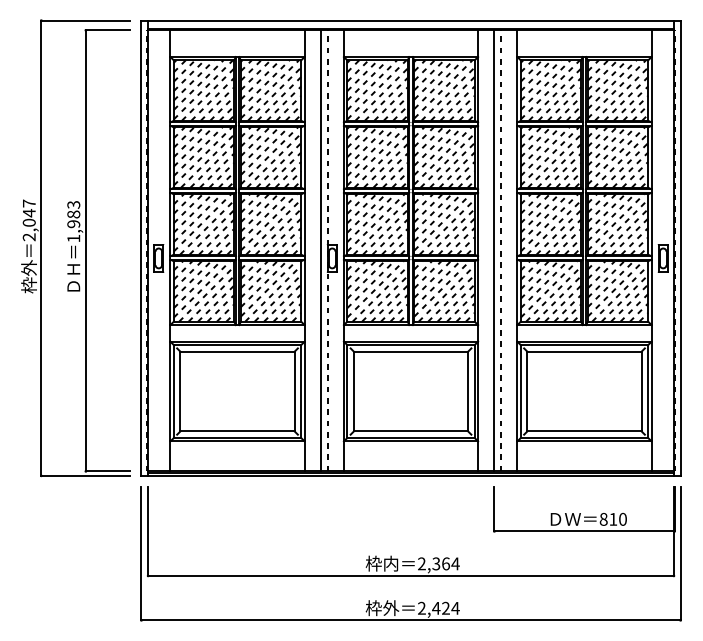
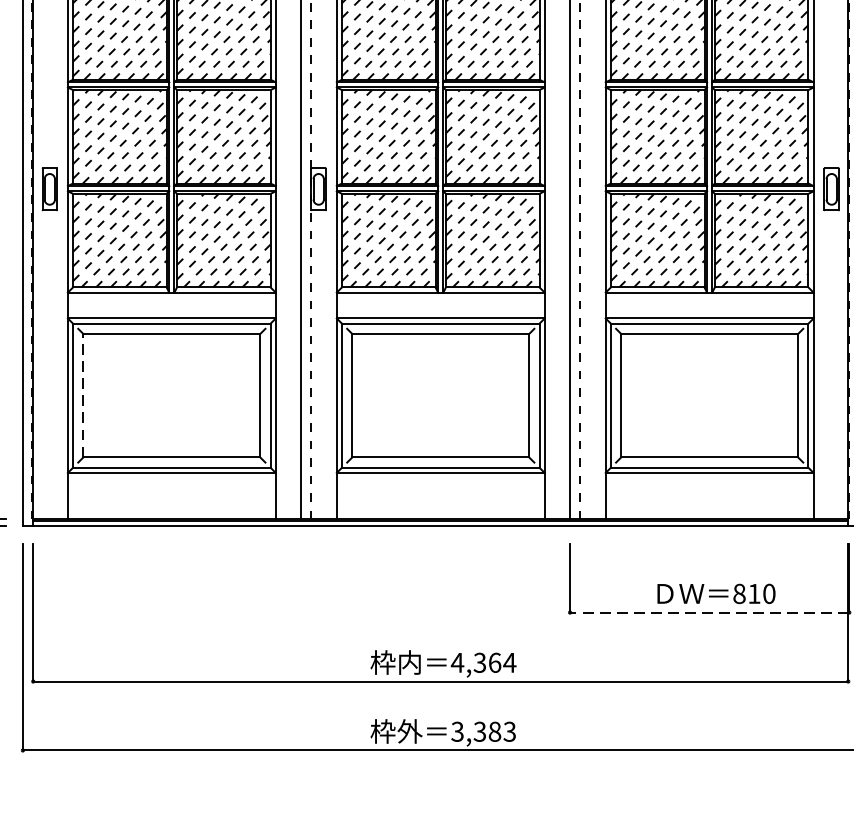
line: (180, 391) -> (83, 395), solid -> dashed
line: (584, 531) -> (709, 612), solid -> dashed
text: (421, 563) -> (457, 662), 2,364 -> 4,364
text: (438, 607) -> (483, 730), 2,424 -> 3,383

